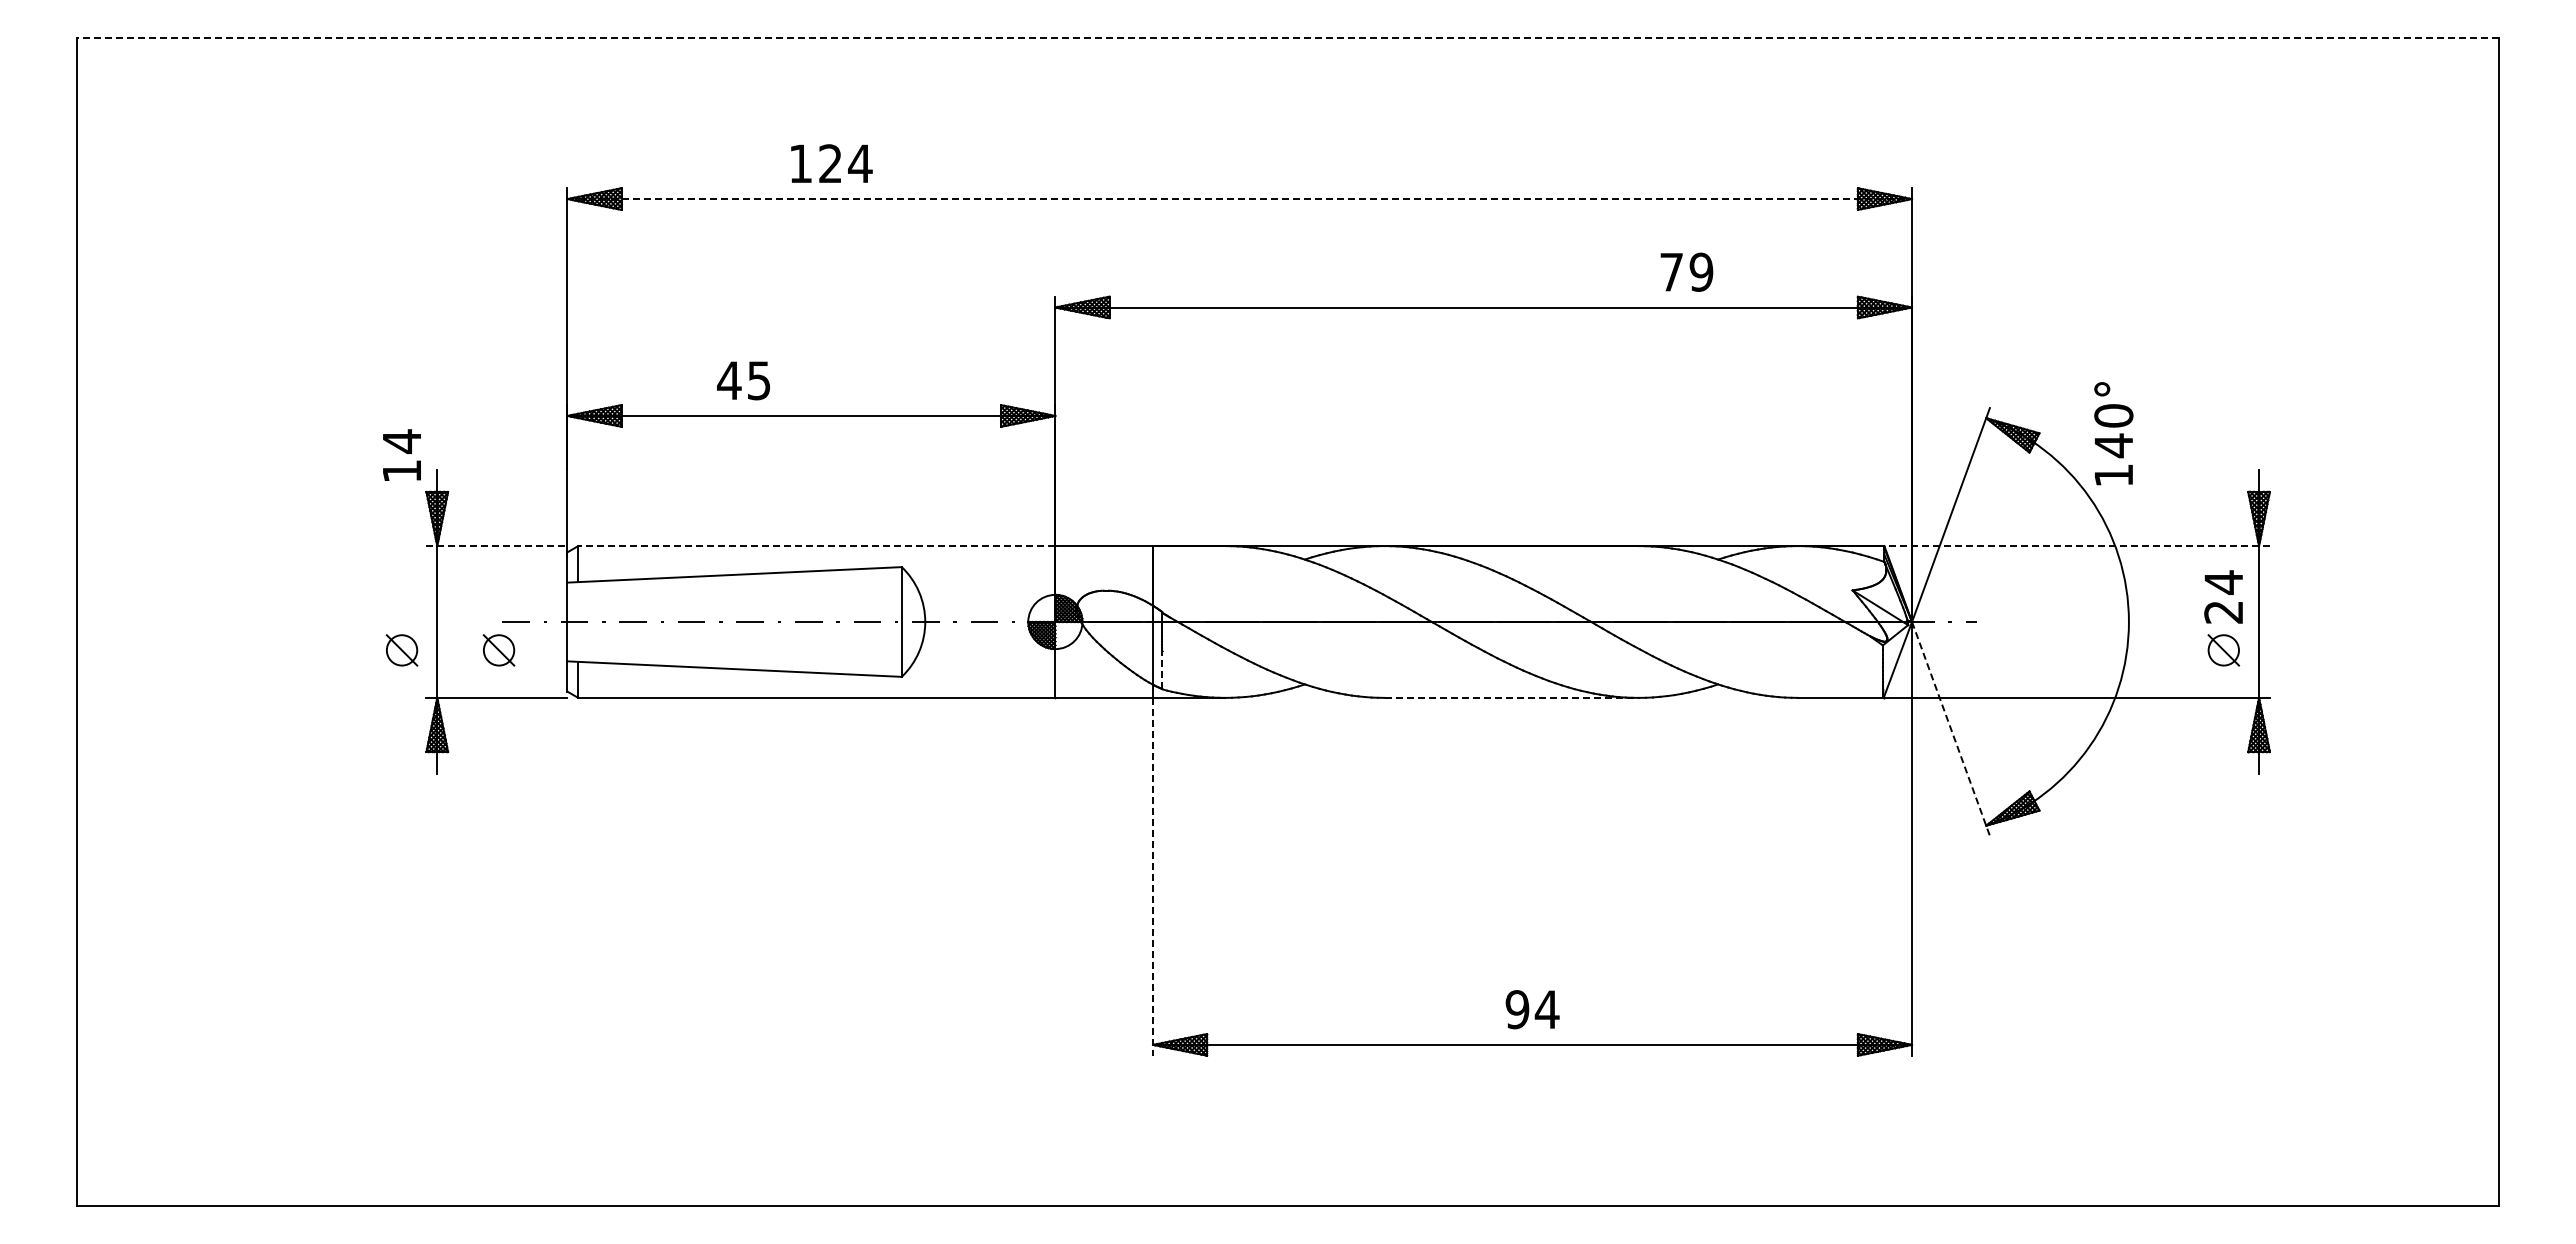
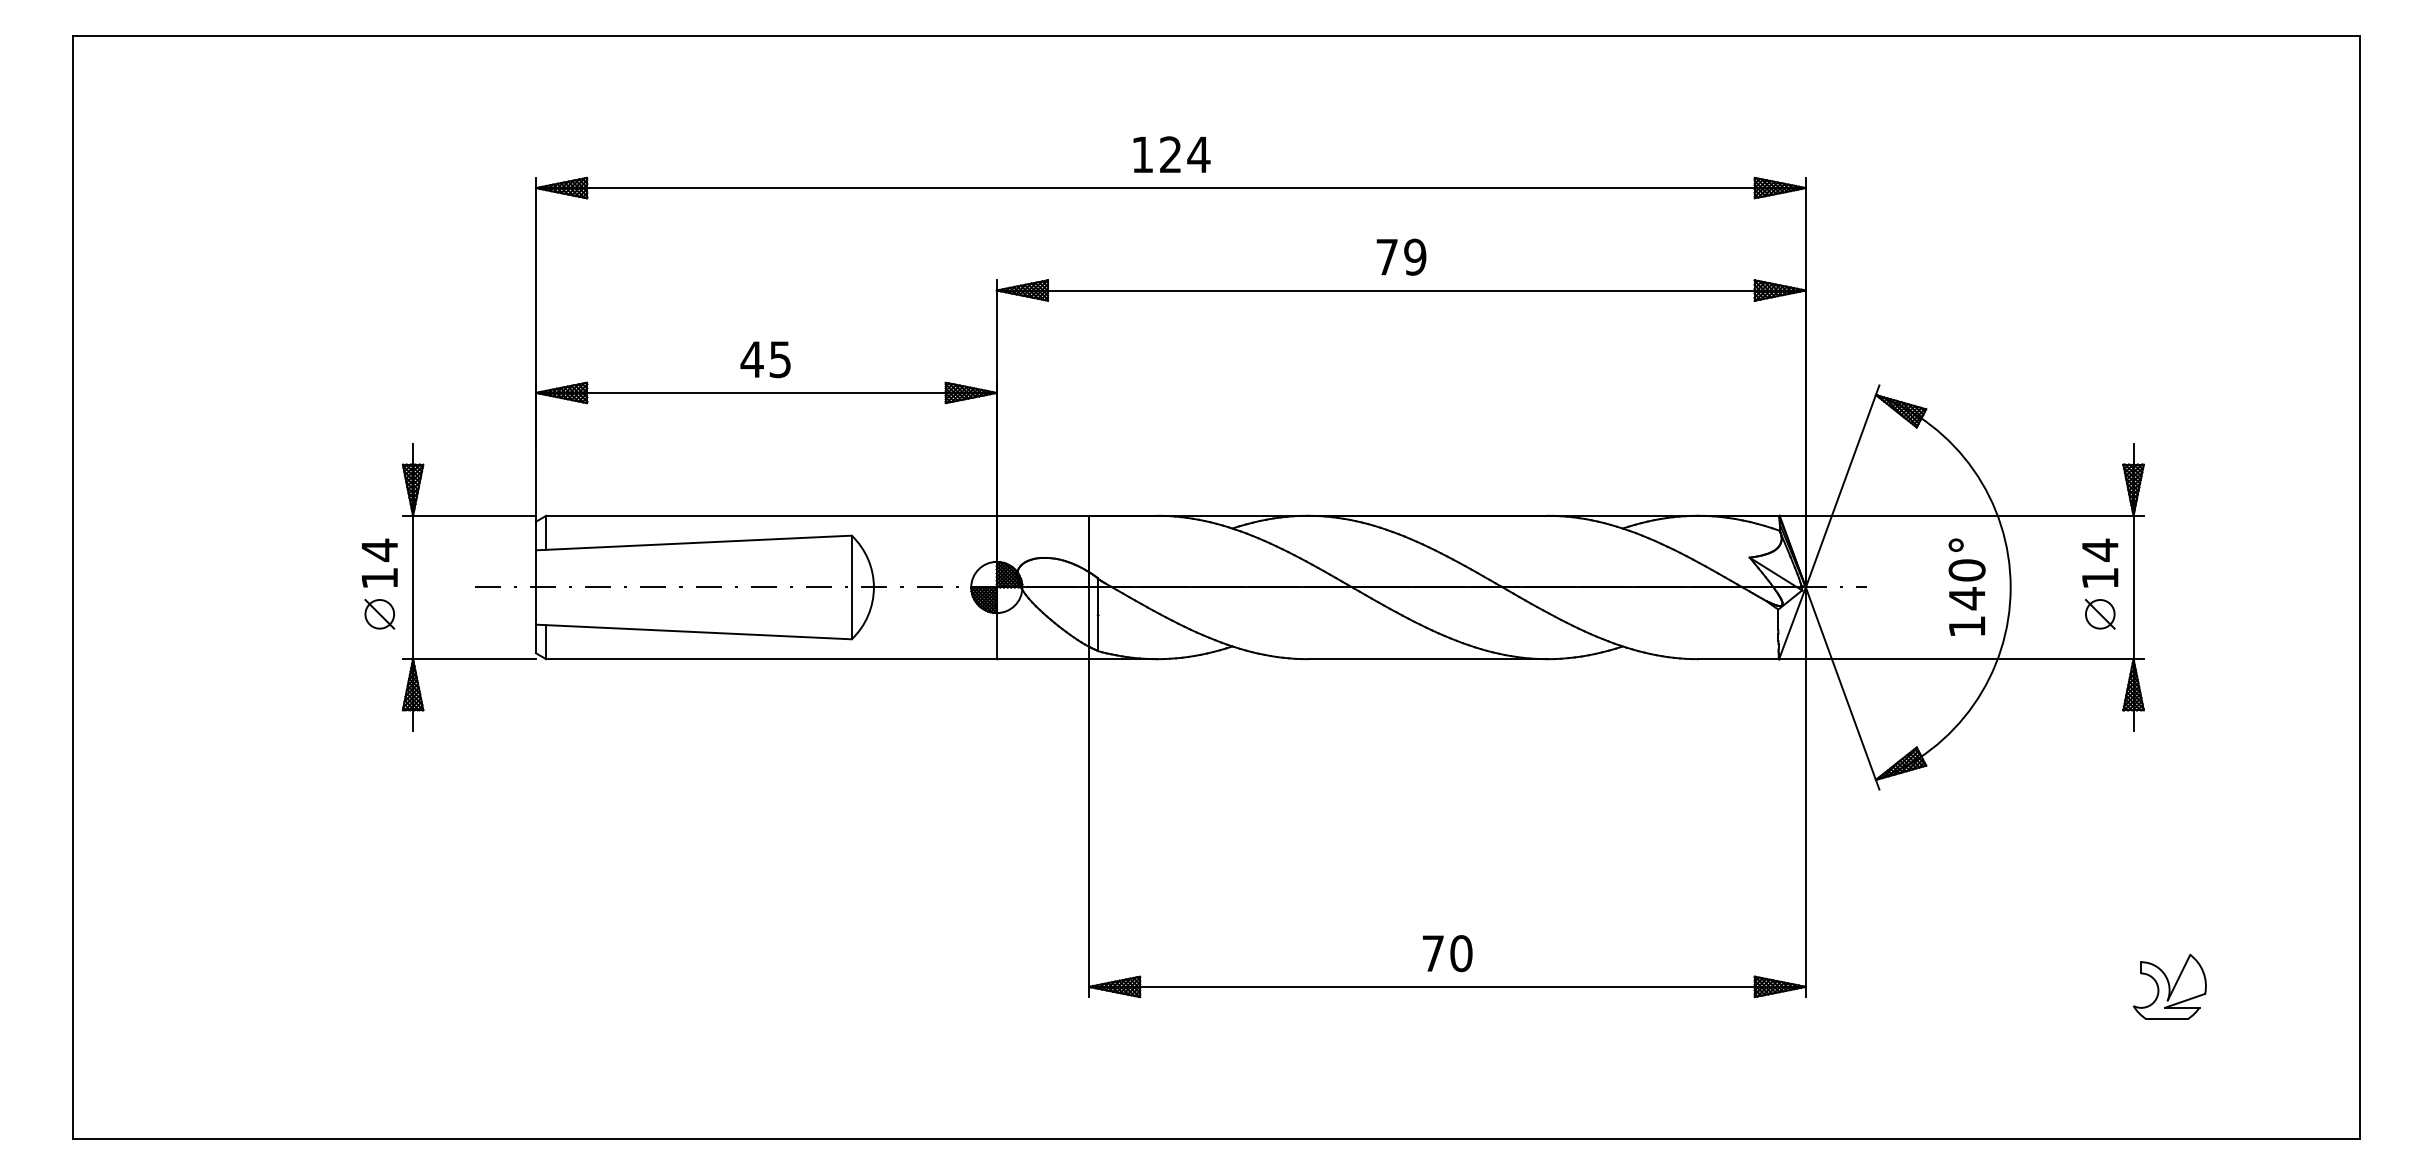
line: (1288, 37) -> (1216, 35), dashed -> solid
text: (831, 163) -> (1171, 154), moved
line: (1240, 199) -> (1171, 188), dashed -> solid
text: (1686, 271) -> (1401, 256), moved
text: (743, 380) -> (765, 359), moved
text: (2113, 433) -> (1966, 587), moved
text: (401, 454) -> (379, 562), moved
line: (497, 546) -> (469, 516), dashed -> solid
line: (816, 546) -> (771, 516), dashed -> solid
line: (2077, 546) -> (1962, 516), dashed -> solid
text: (2223, 612) -> (2099, 578), 24 -> 14
part: (498, 650) -> (470, 614), removed
line: (1162, 669) -> (1097, 632), dashed -> solid
line: (1511, 697) -> (1427, 658), dashed -> solid
line: (1950, 728) -> (1842, 688), dashed -> solid
line: (1152, 876) -> (1088, 827), dashed -> solid
text: (1532, 1009) -> (1447, 953), 94 -> 70
part: (2297, 1044) -> (2169, 986), added

